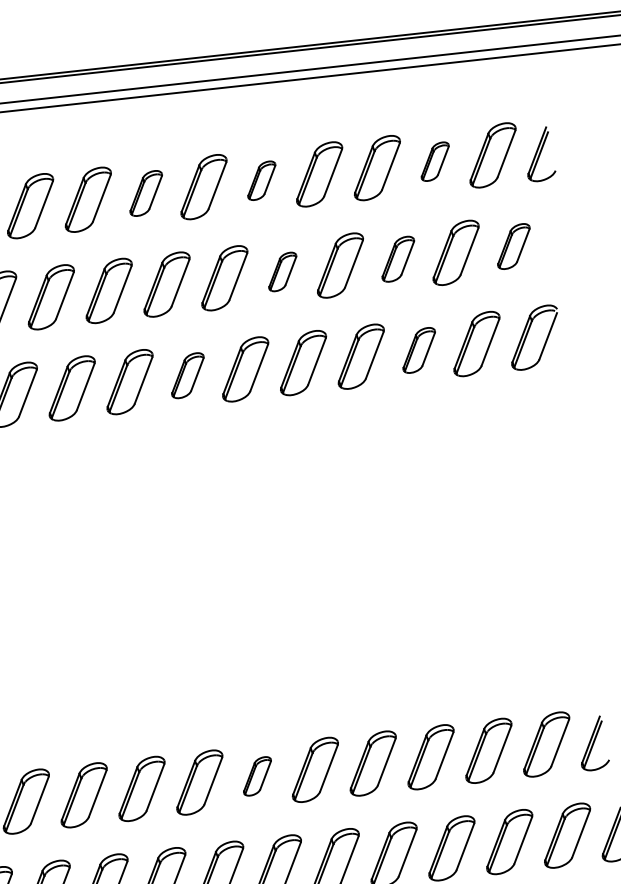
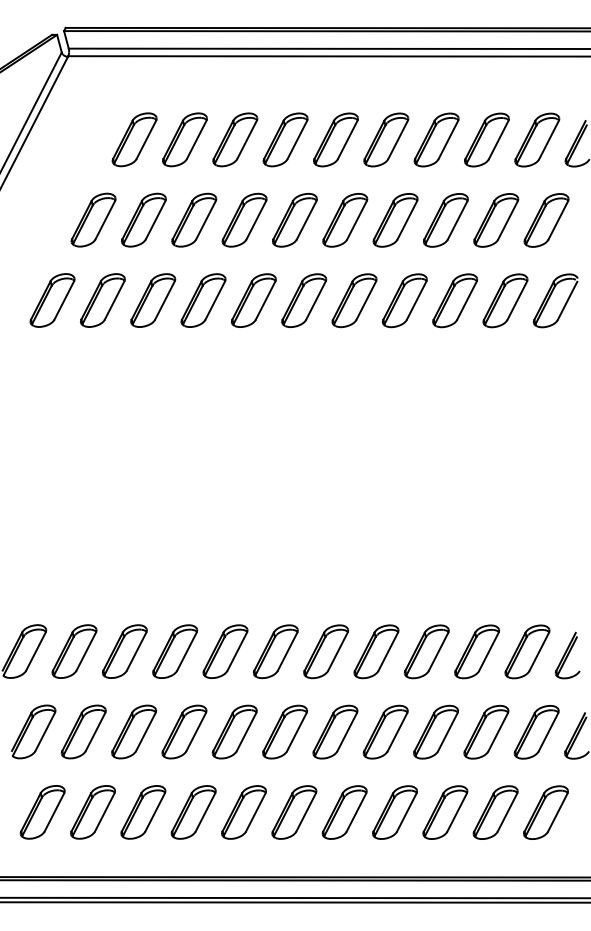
part: (434, 161) -> (486, 139), size x1.67
part: (261, 180) -> (335, 139), size x1.67
part: (146, 192) -> (235, 139), size x1.43
part: (513, 246) -> (546, 220), size x1.43
part: (397, 259) -> (445, 220), size x1.43
part: (282, 272) -> (345, 220), size x1.67
part: (419, 350) -> (455, 300), size x1.43
part: (187, 375) -> (253, 300), size x1.43
part: (257, 776) -> (275, 651), size x1.67

